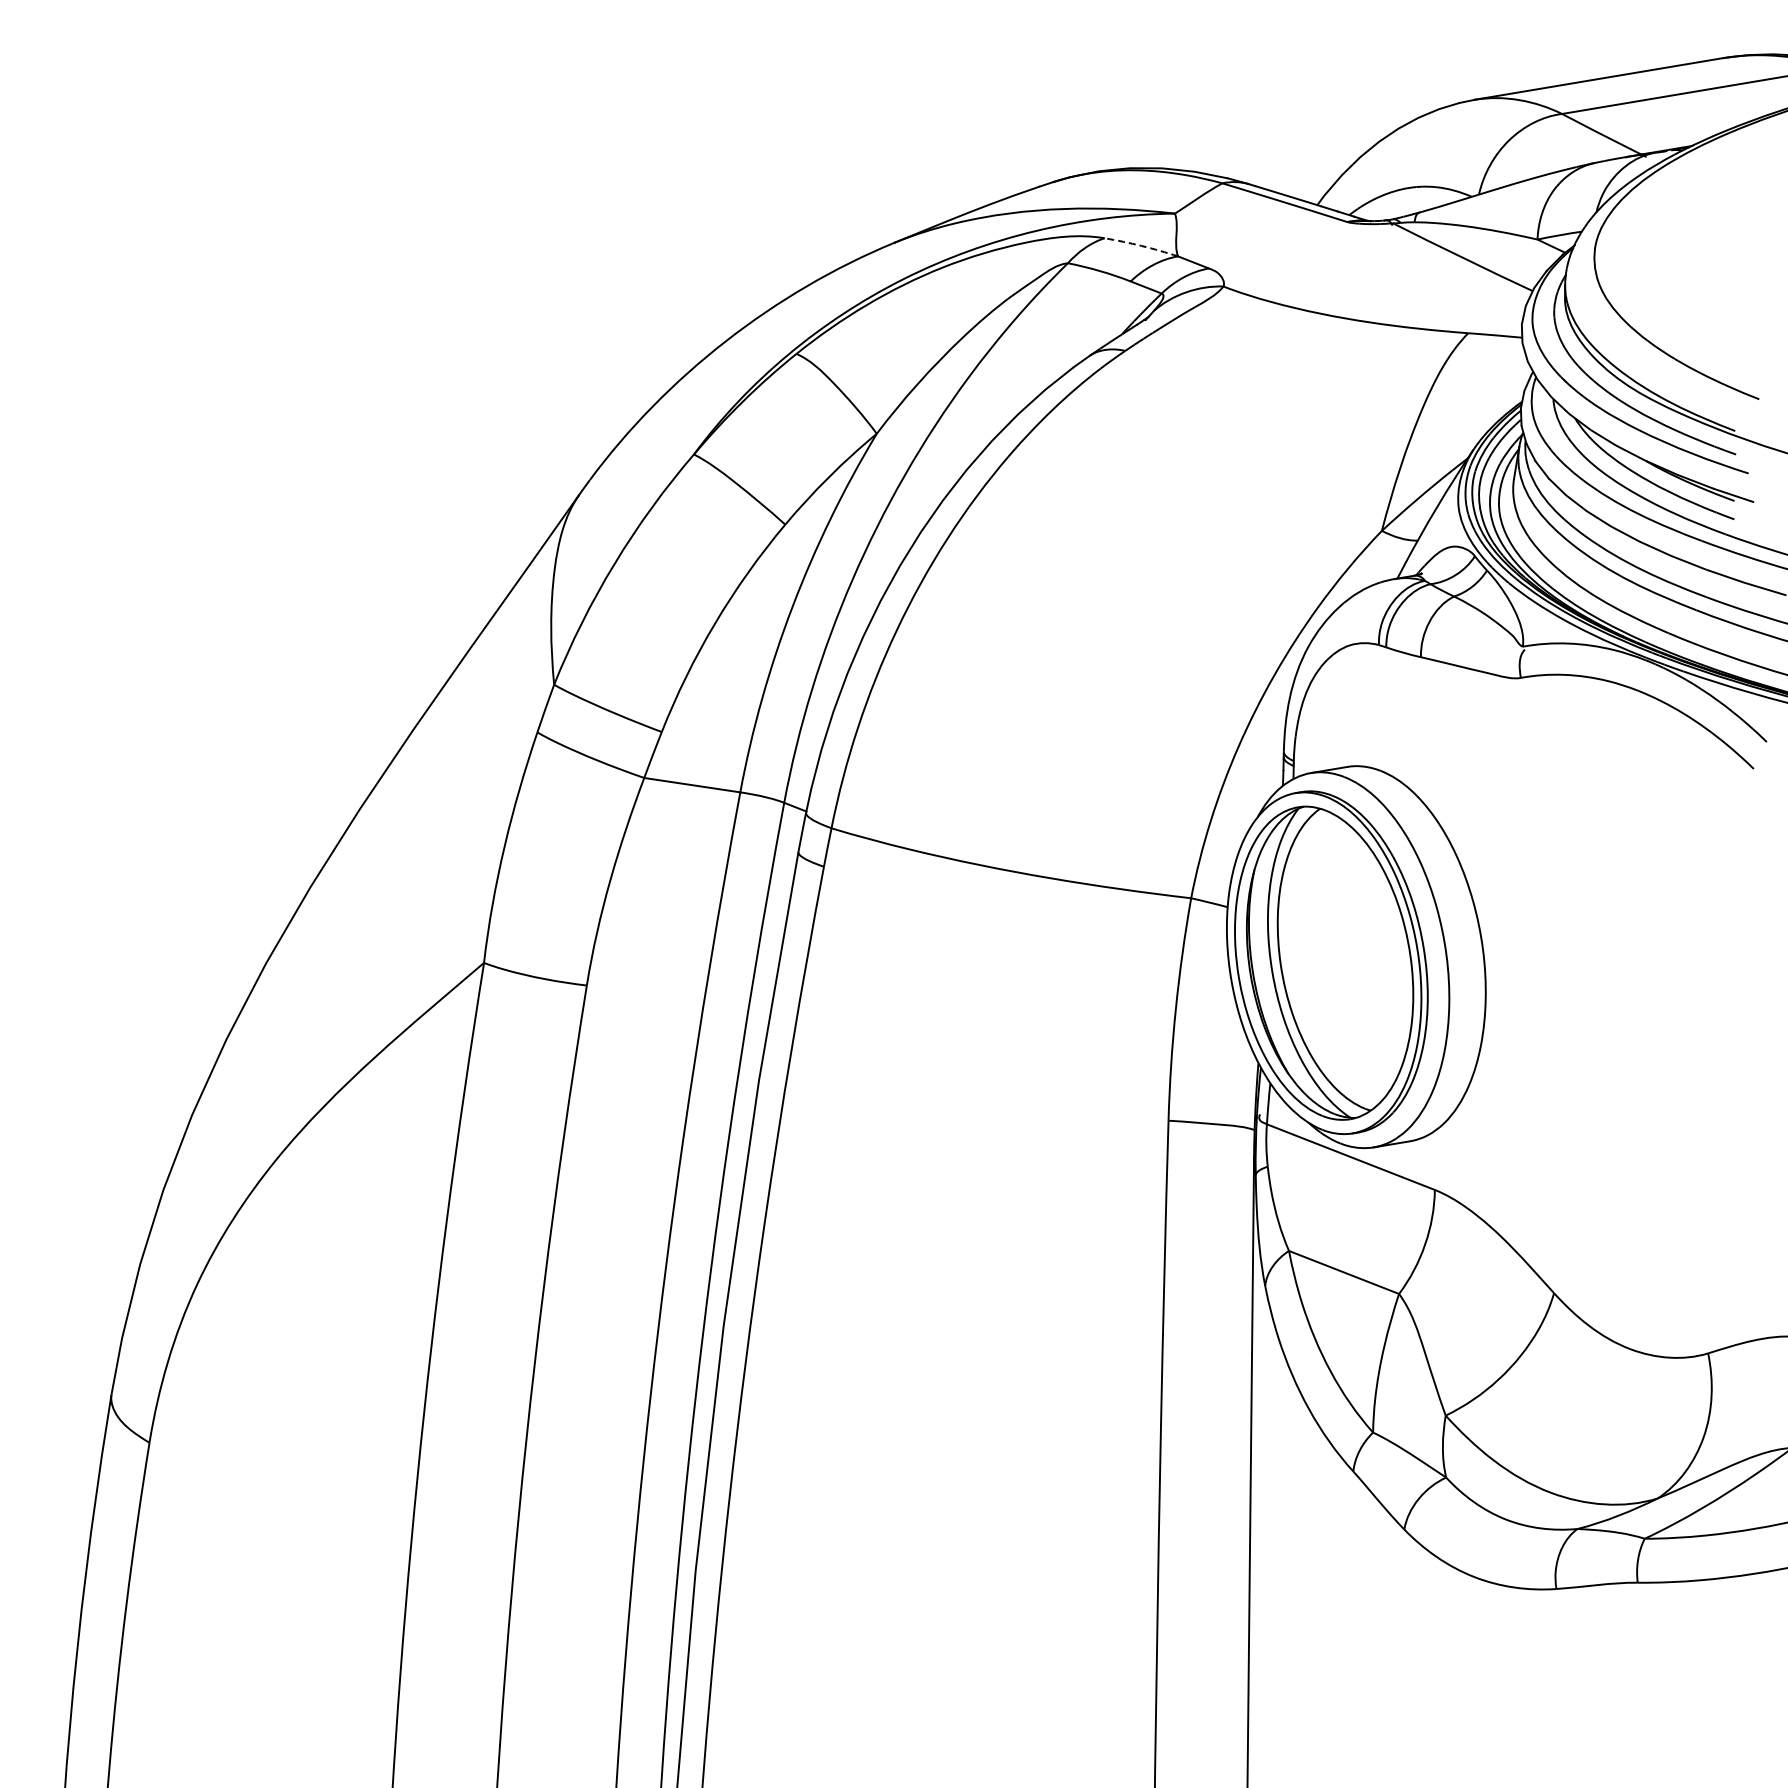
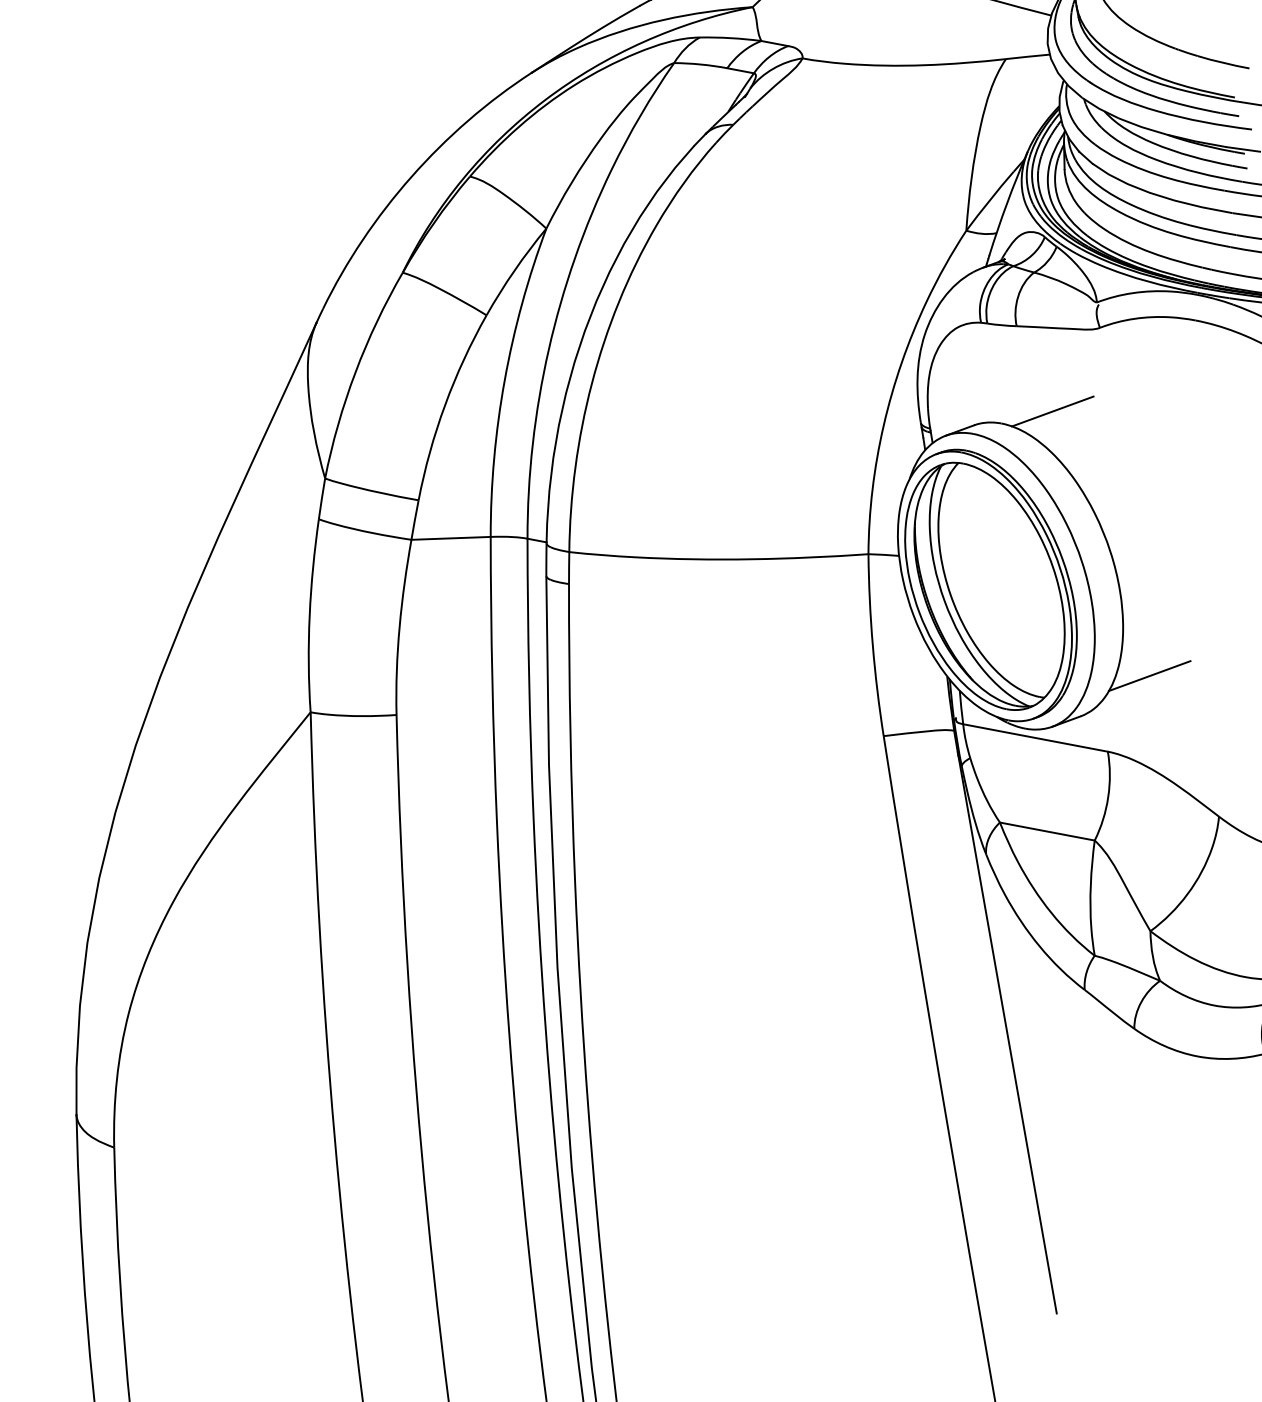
arc: (1141, 245) -> (730, 37), dashed -> solid
line: (1444, 767) -> (1052, 411), added
line: (1501, 1108) -> (1149, 676), added

